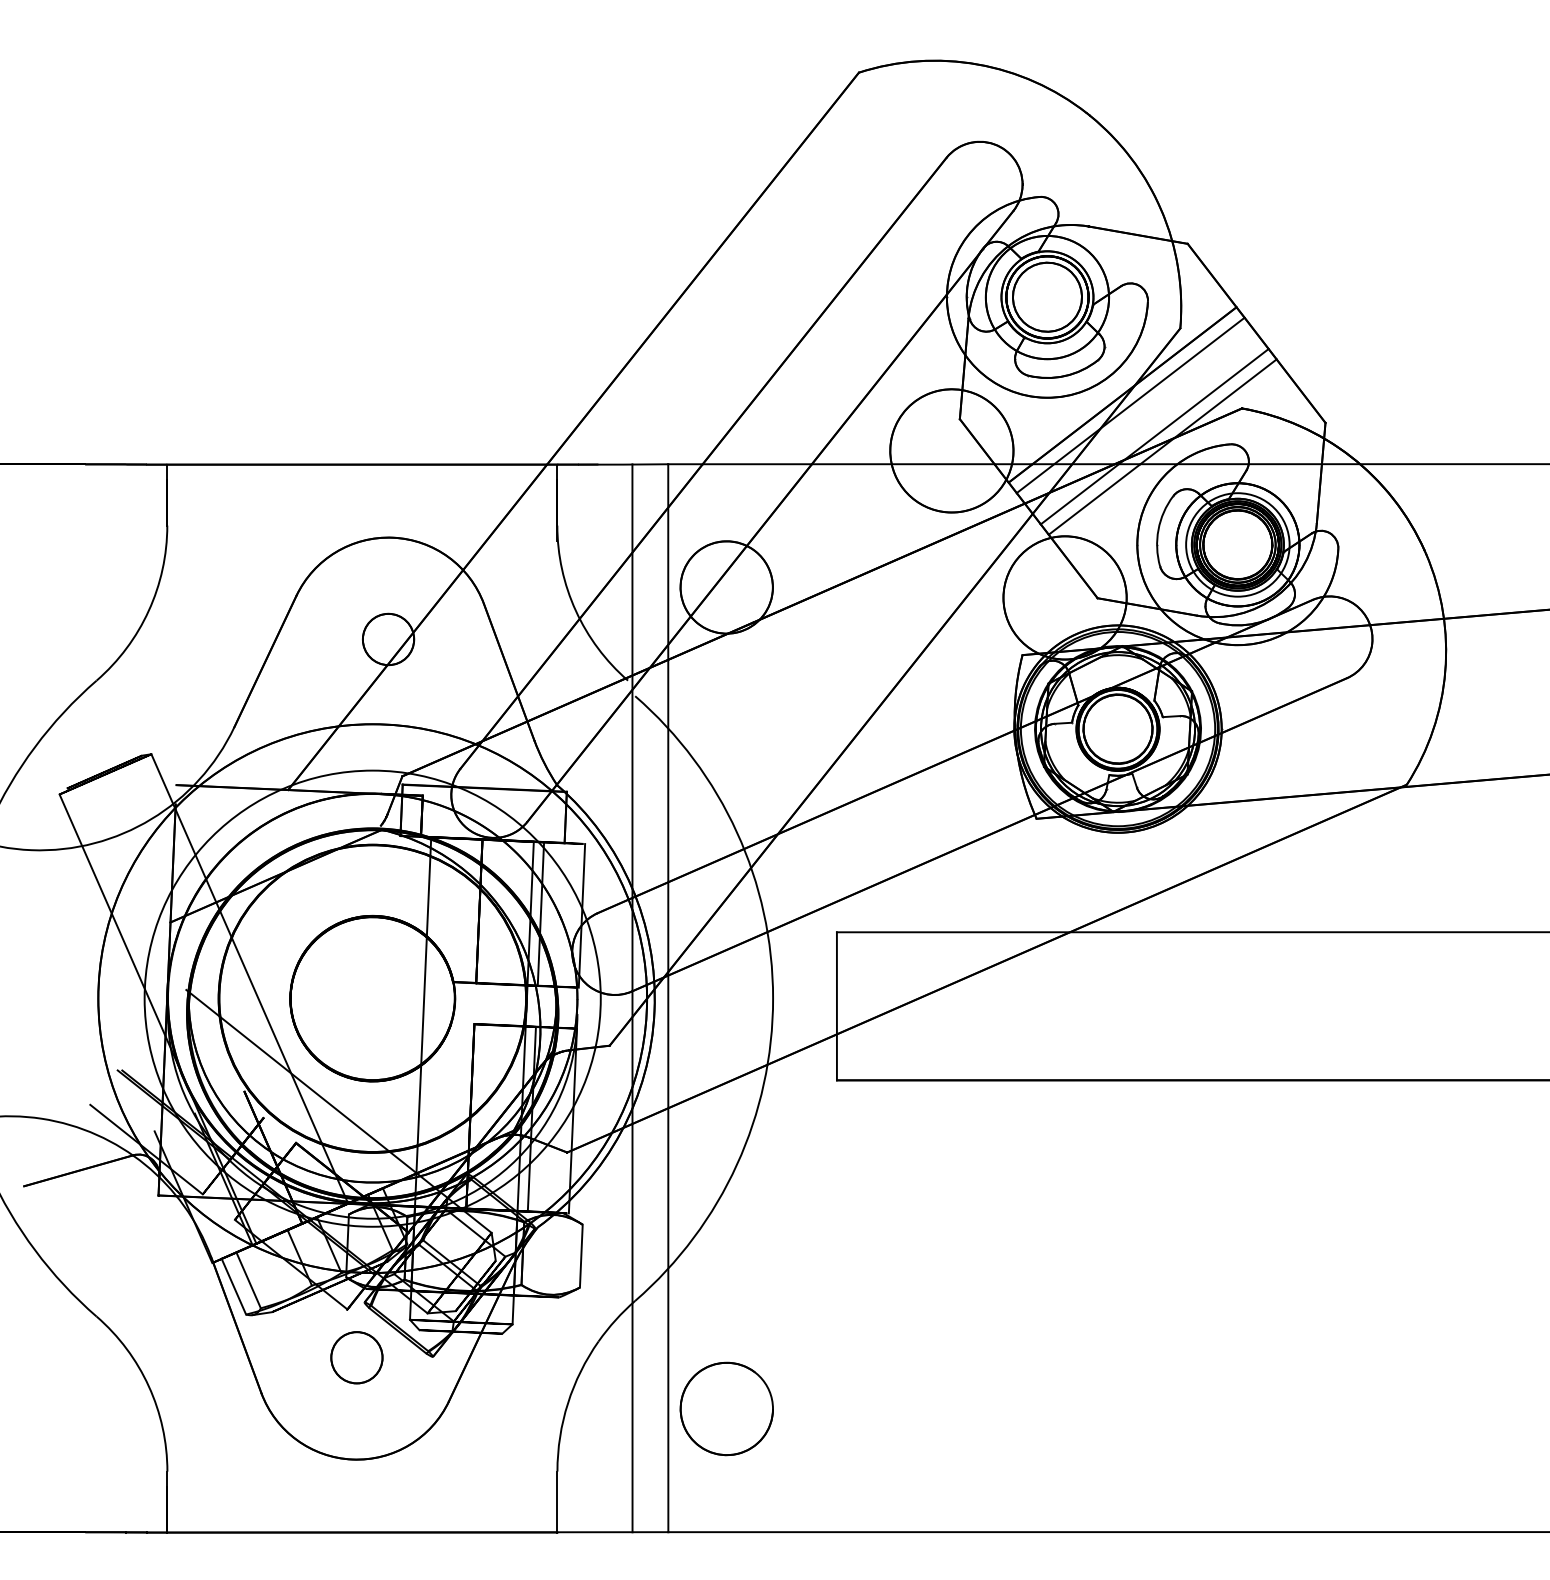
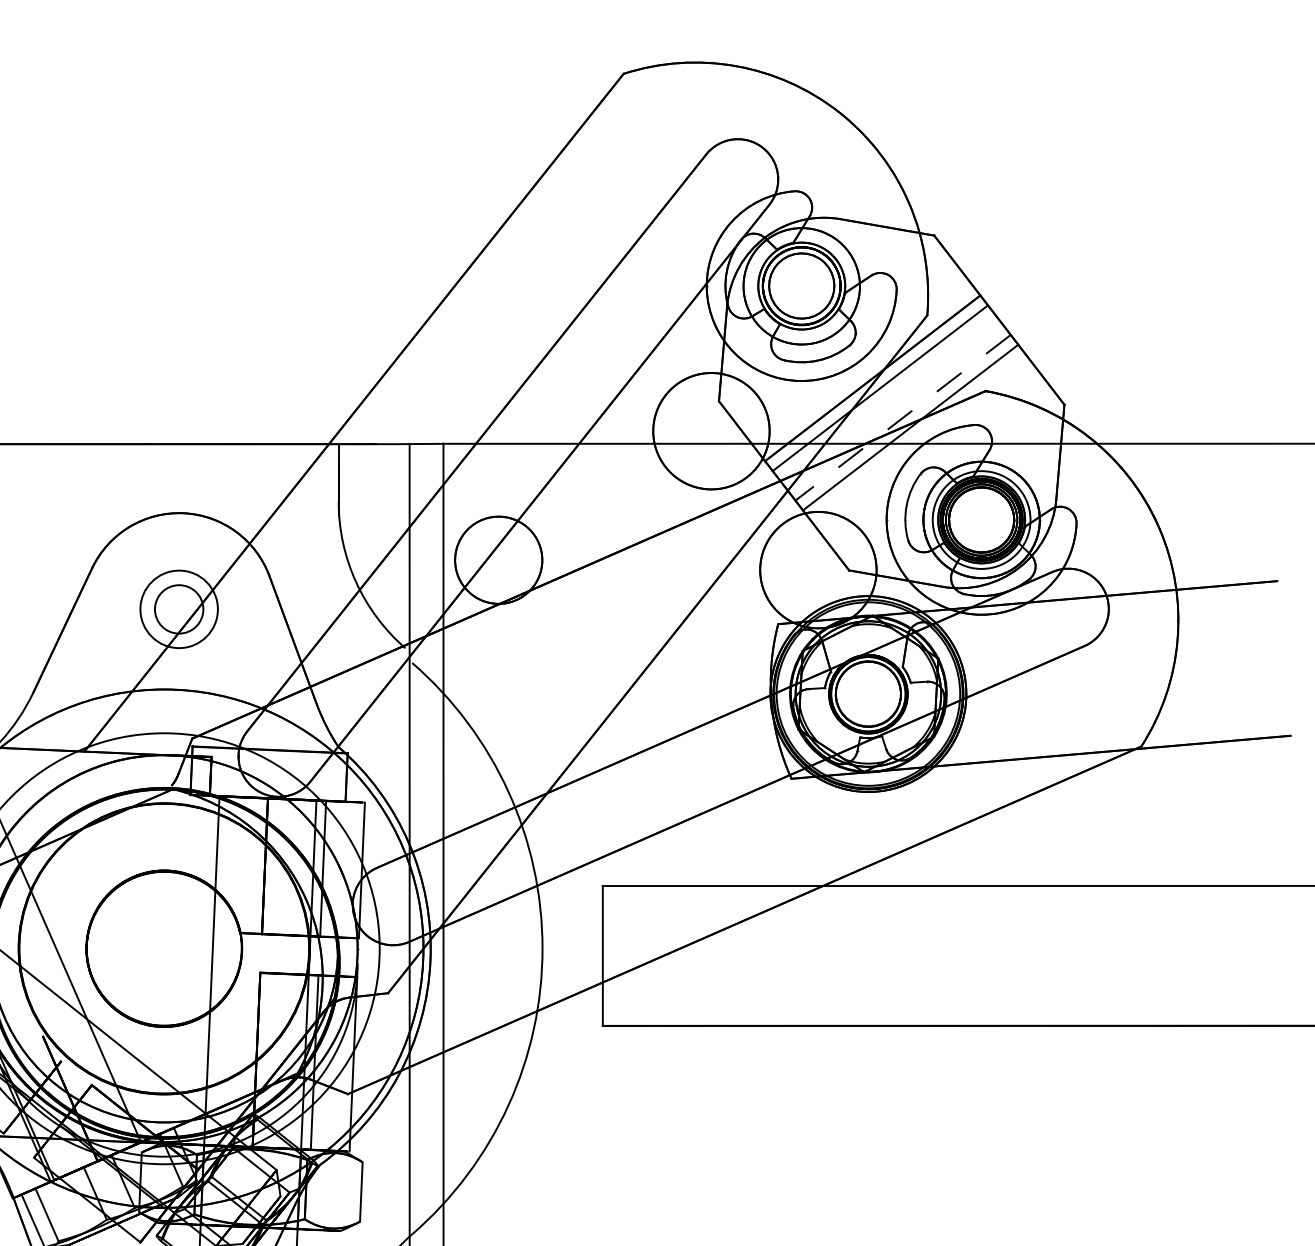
line: (1154, 436) -> (902, 417), solid -> dashed
circle: (388, 639) -> (179, 609), size x1.6

